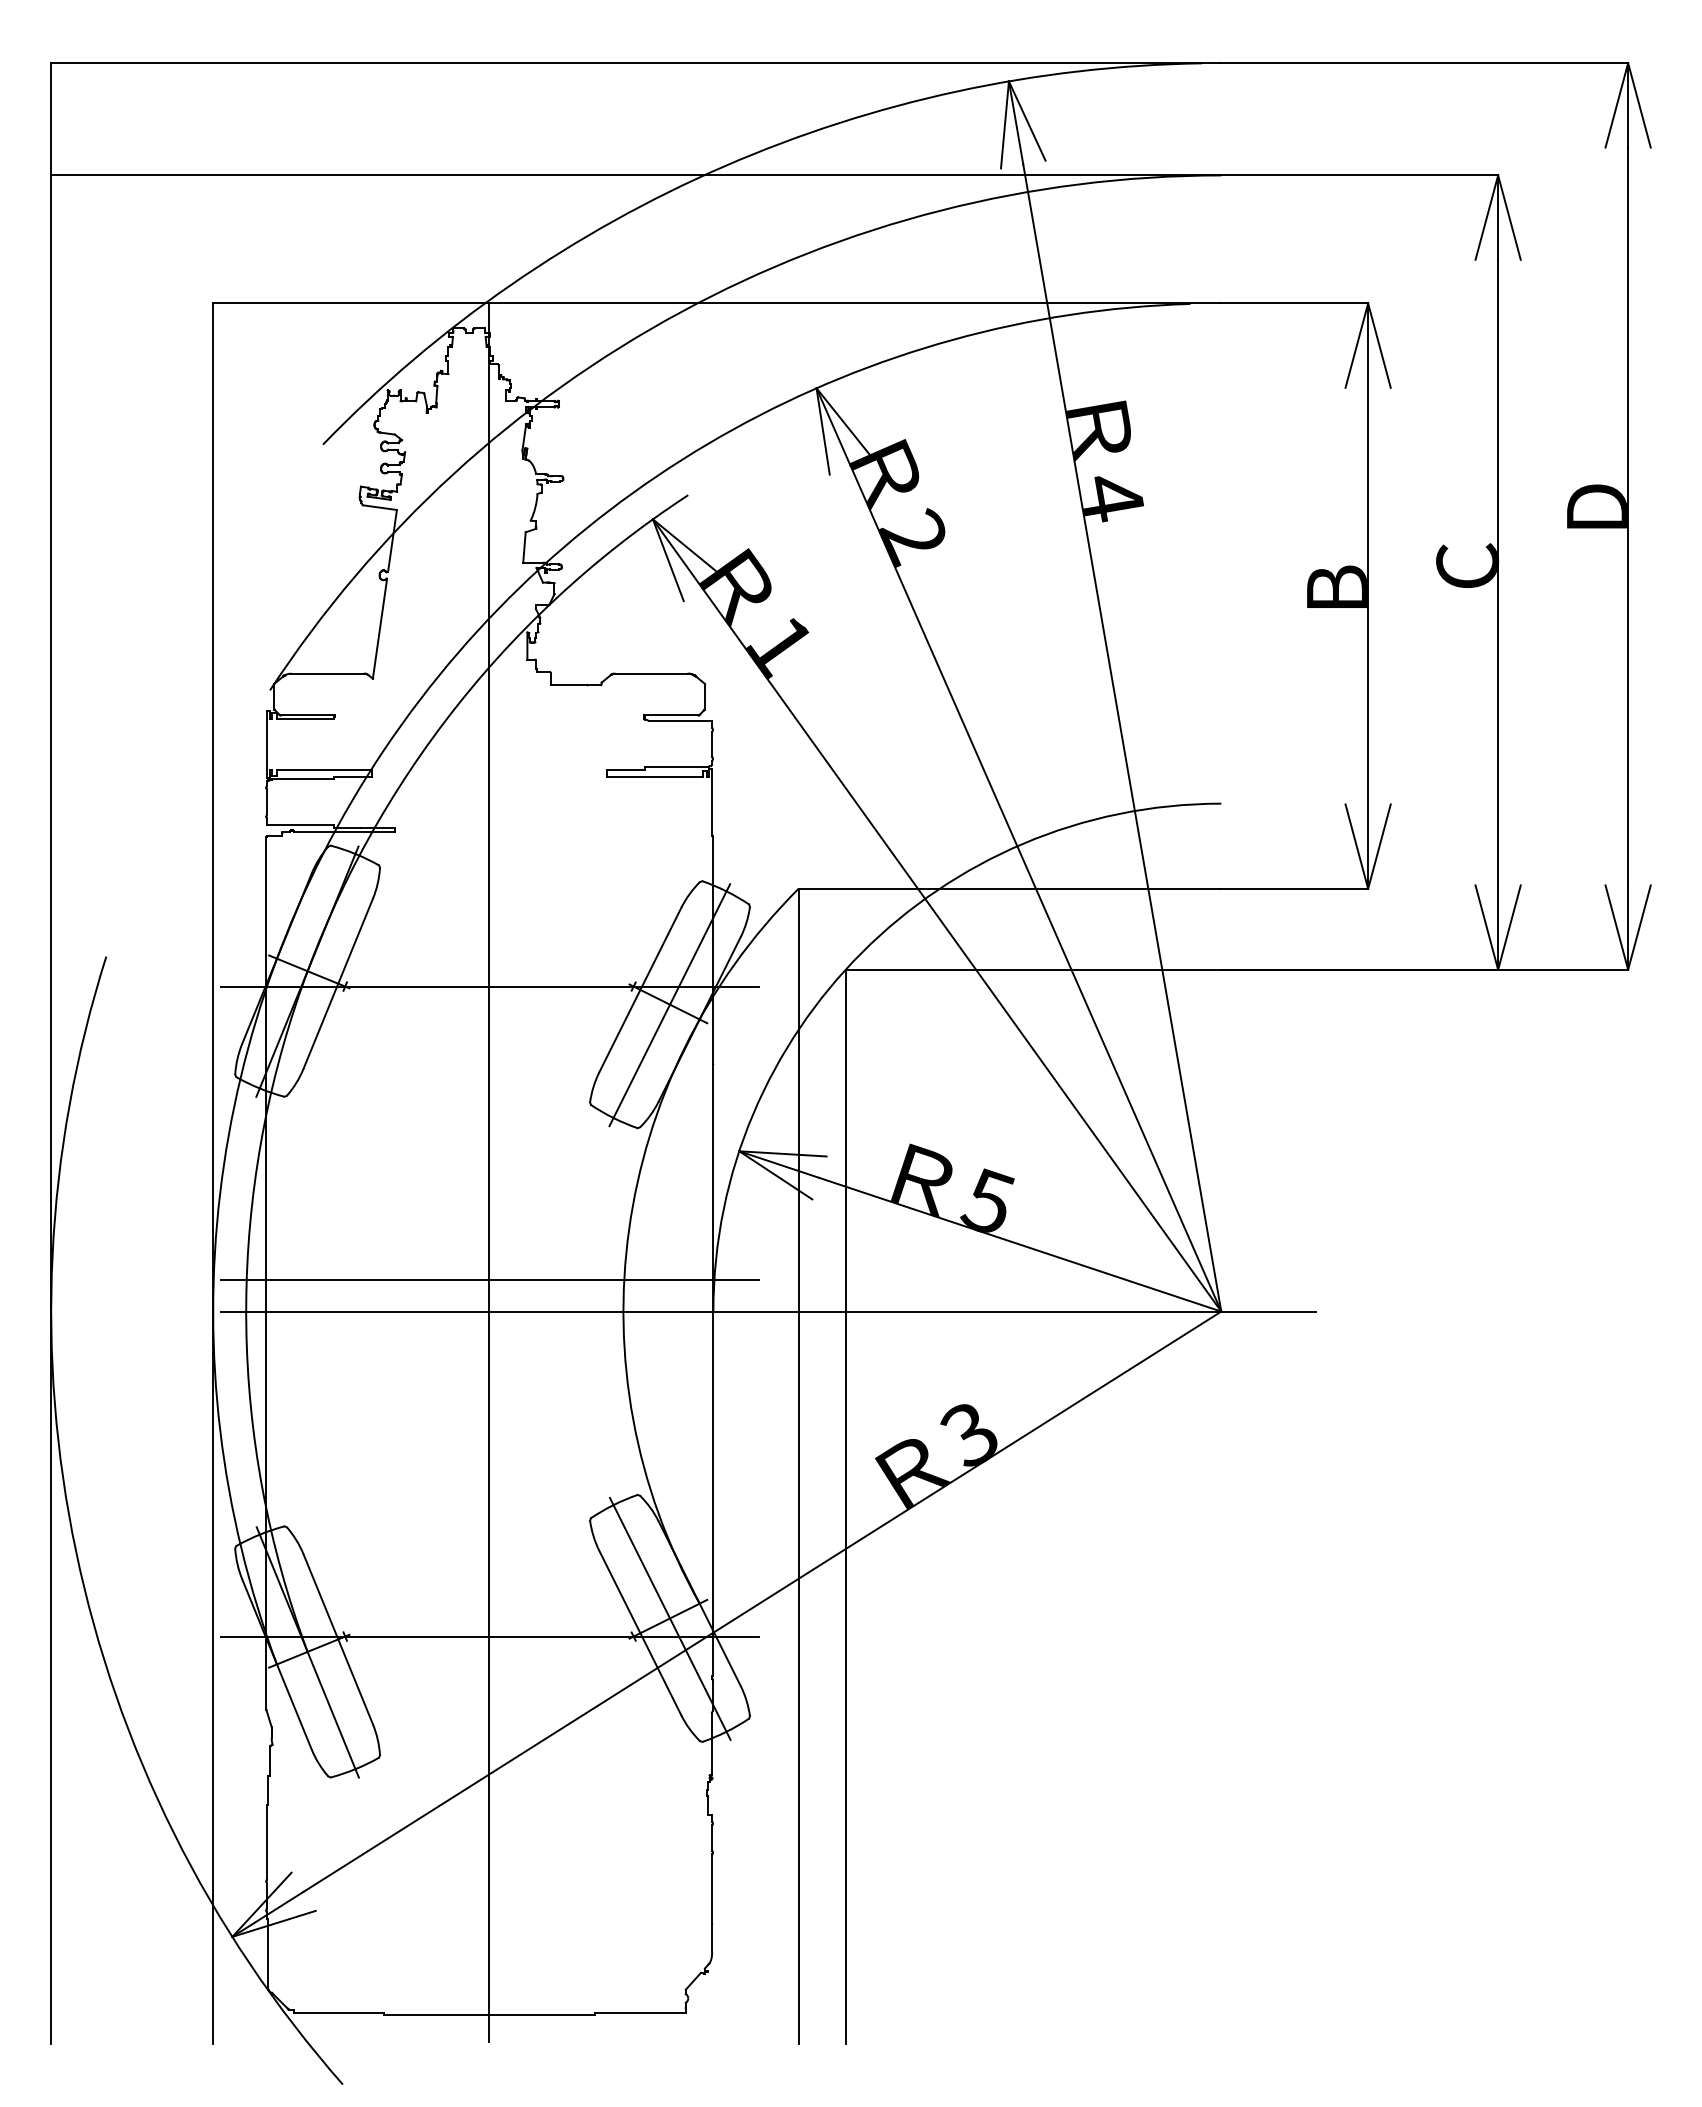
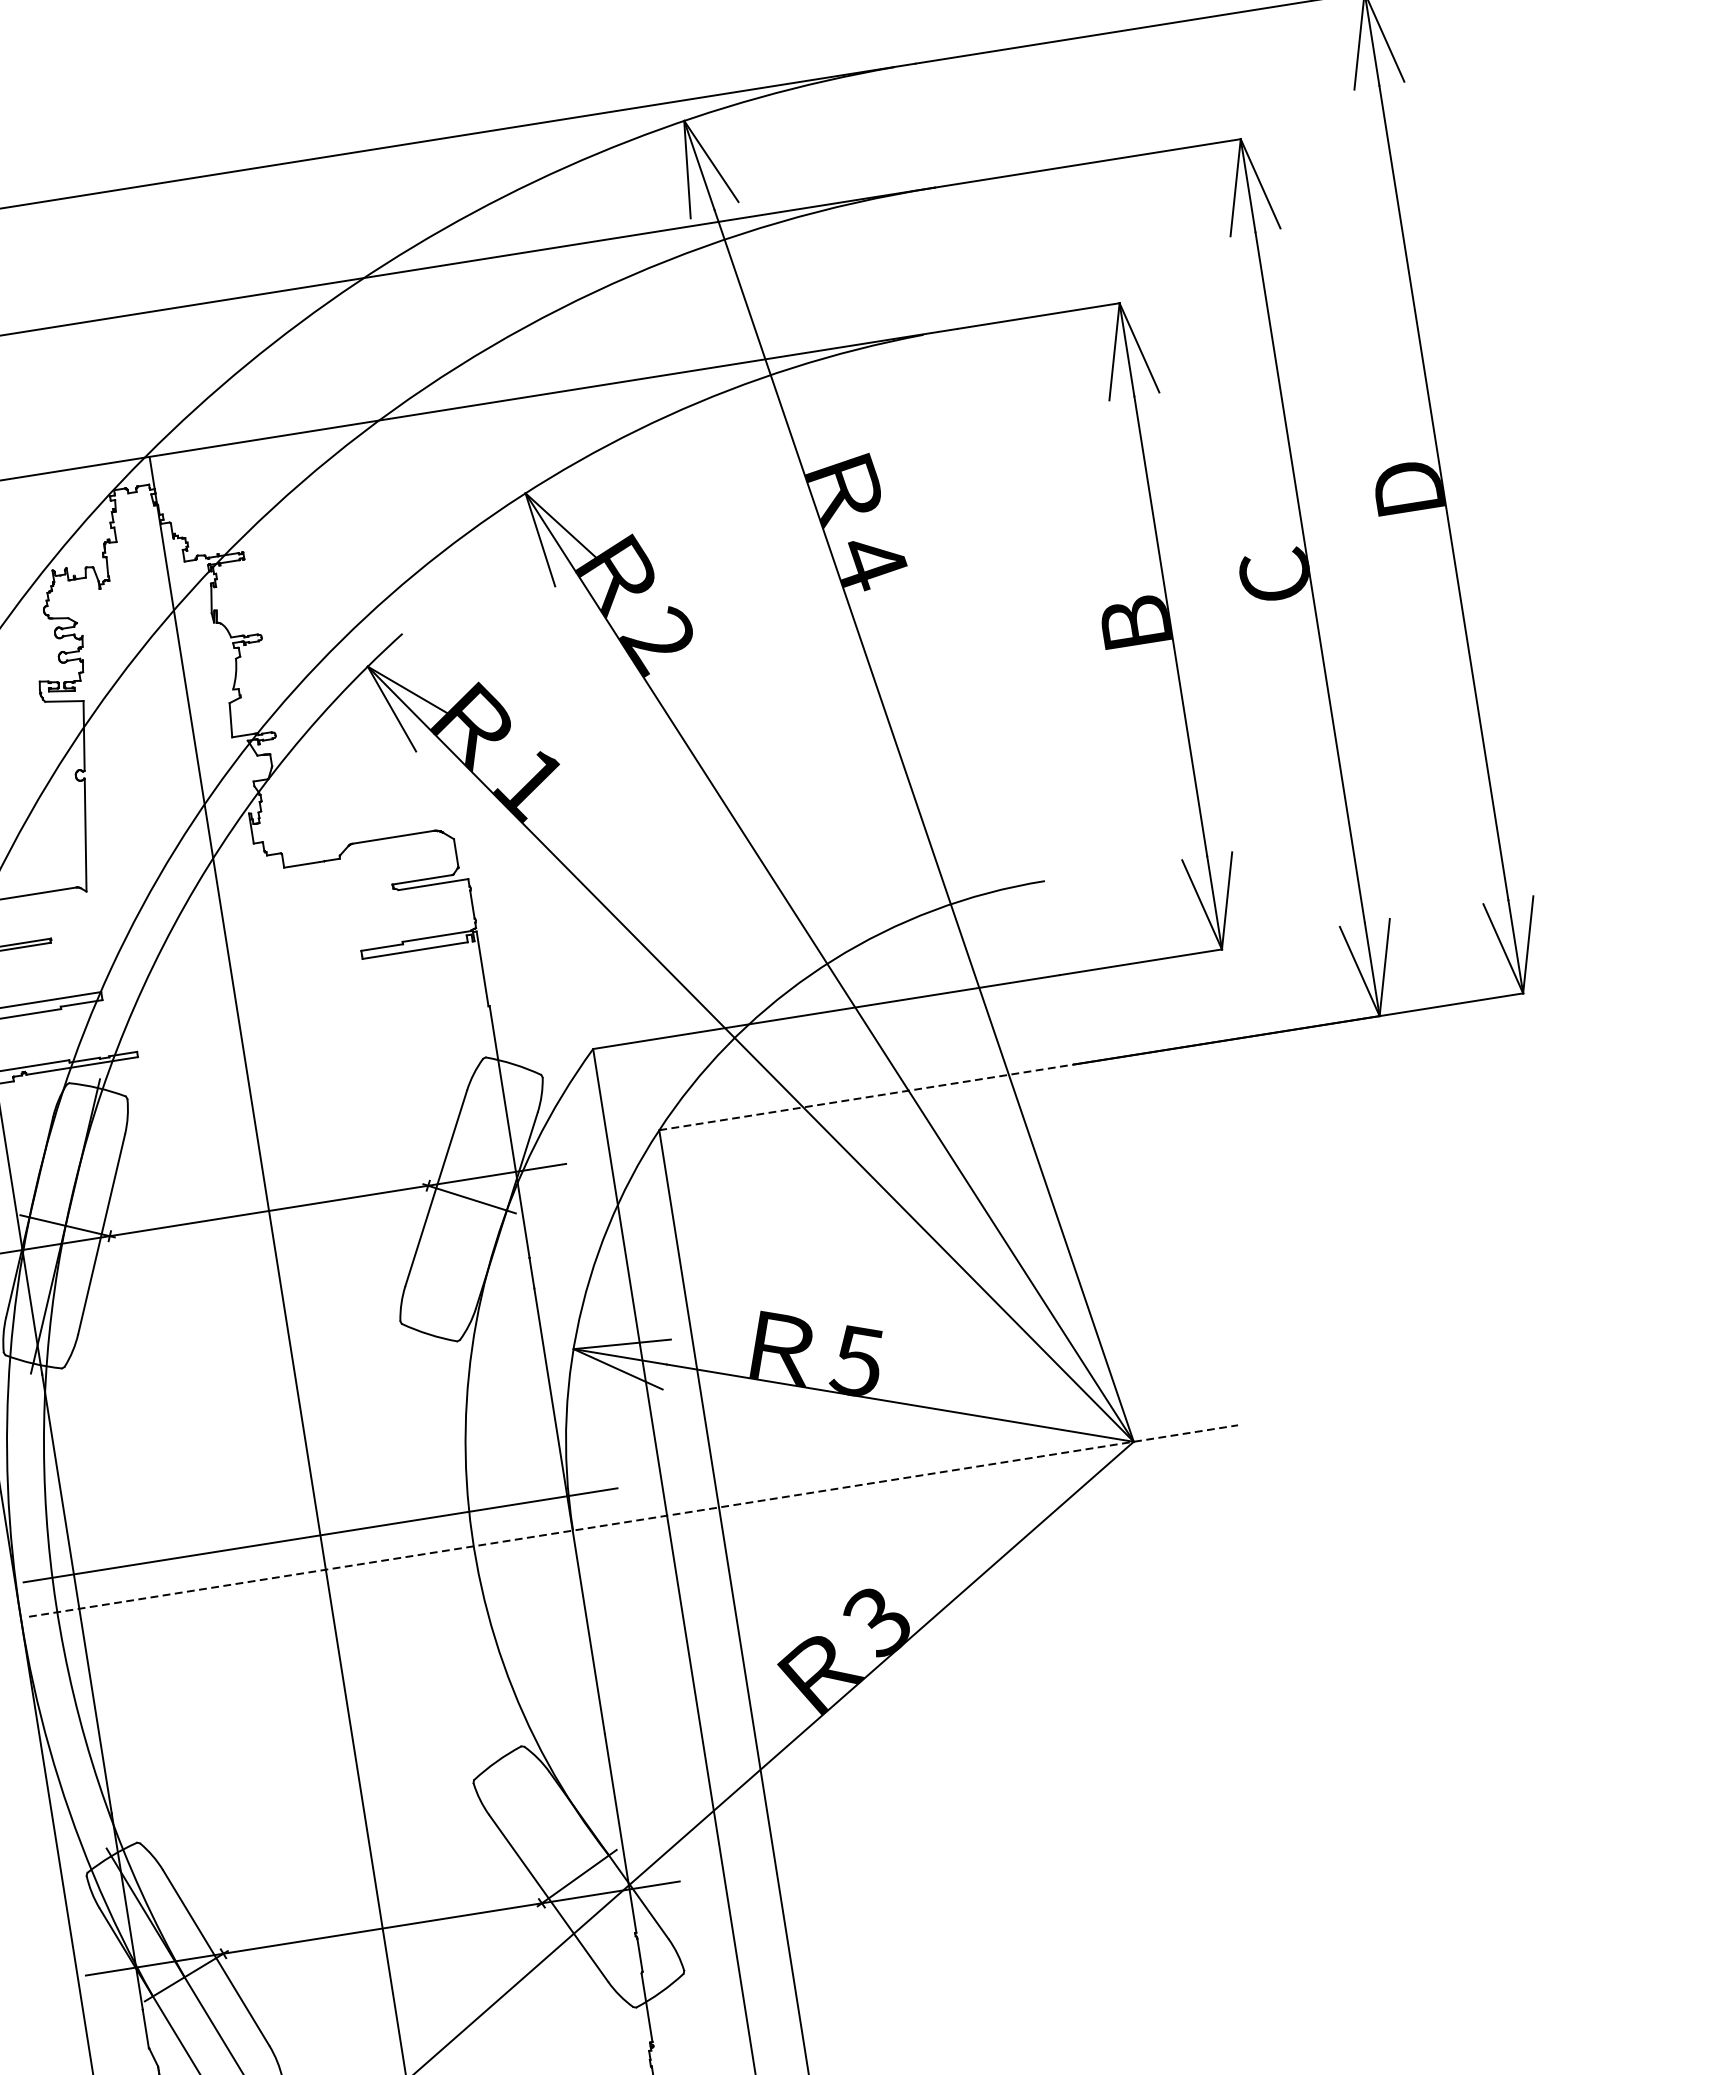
line: (1033, 969) -> (866, 1097), solid -> dashed
line: (669, 1005) -> (471, 1200), removed
line: (768, 1311) -> (633, 1520), solid -> dashed
line: (669, 1618) -> (578, 1877), removed

